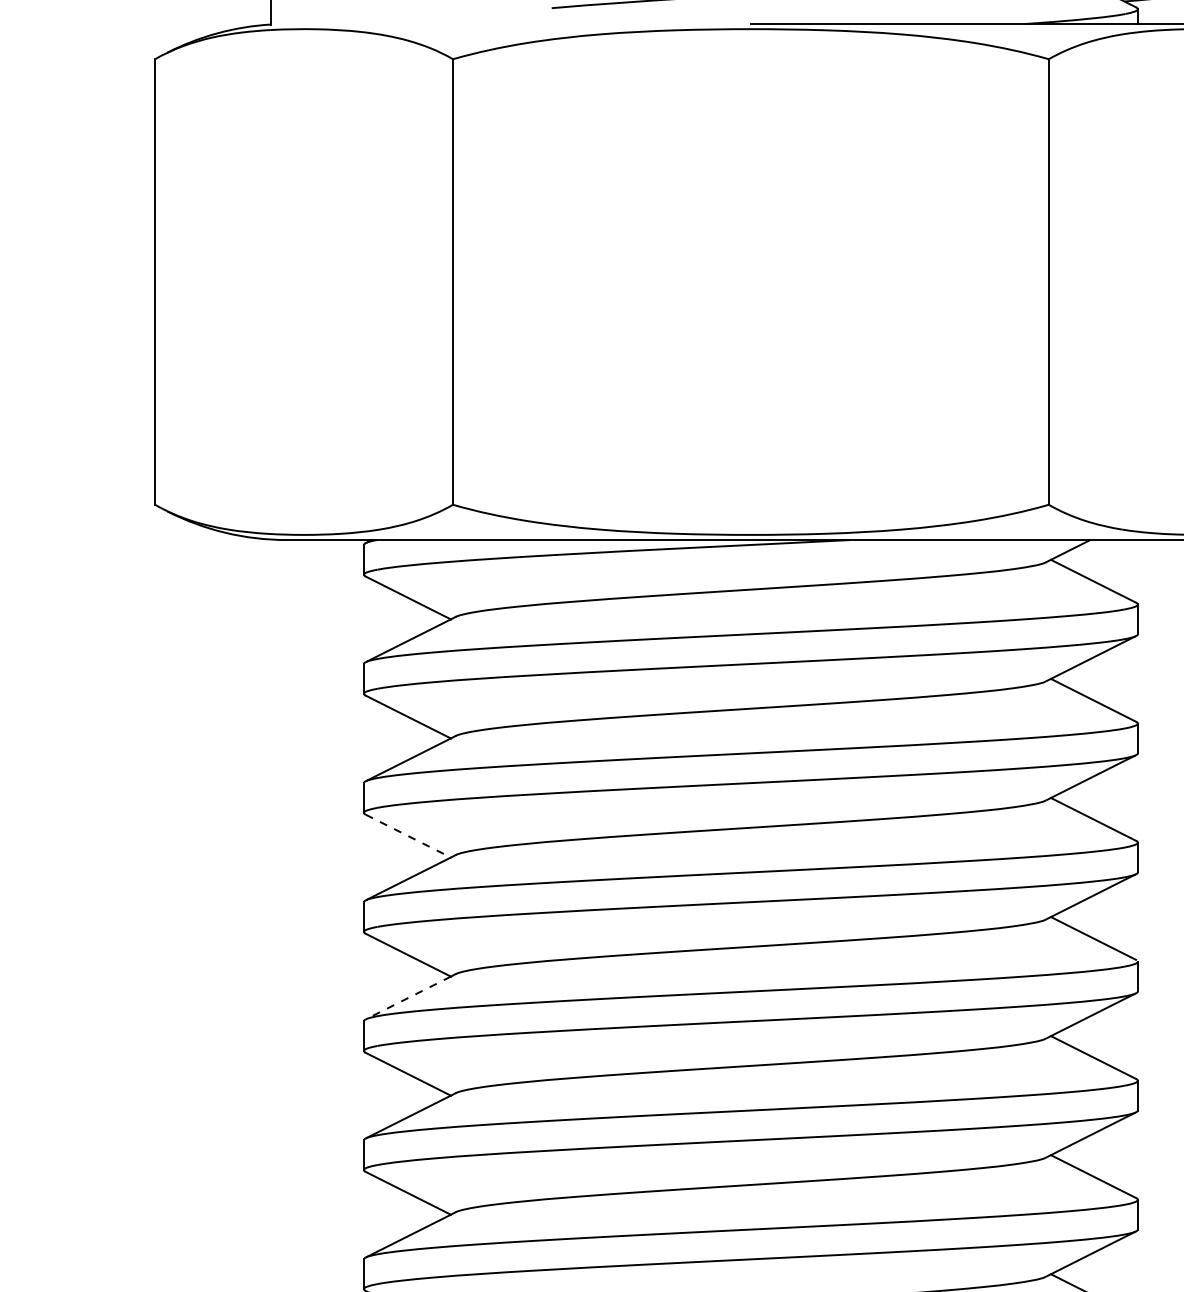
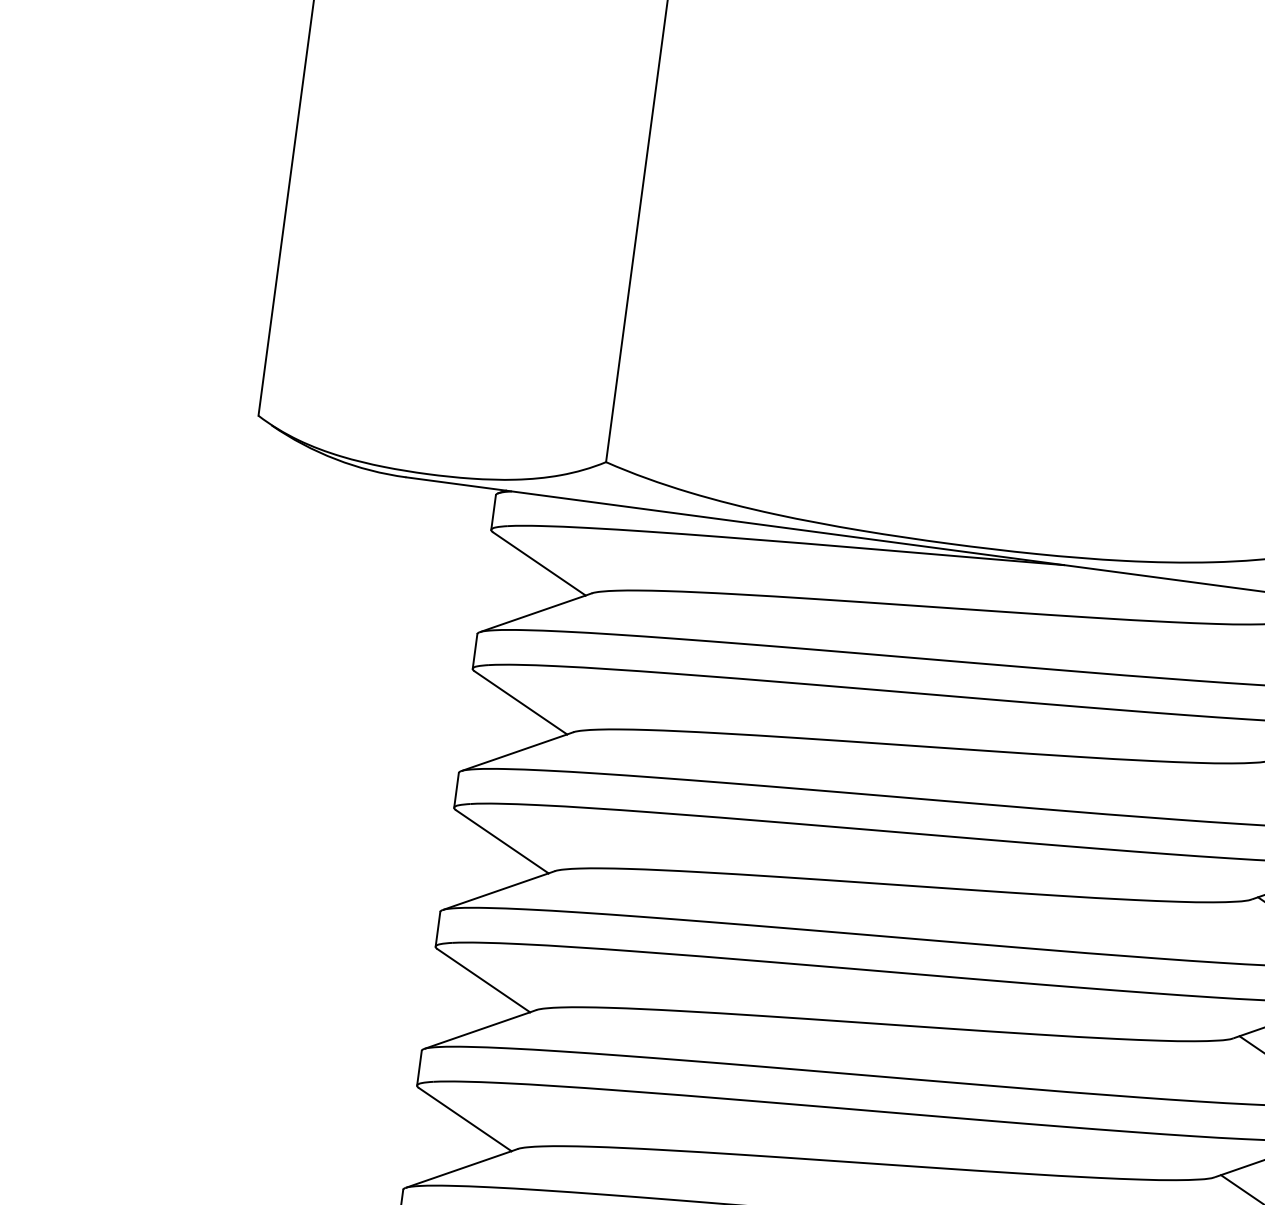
line: (408, 836) -> (502, 842), dashed -> solid
line: (407, 998) -> (476, 1031), dashed -> solid

